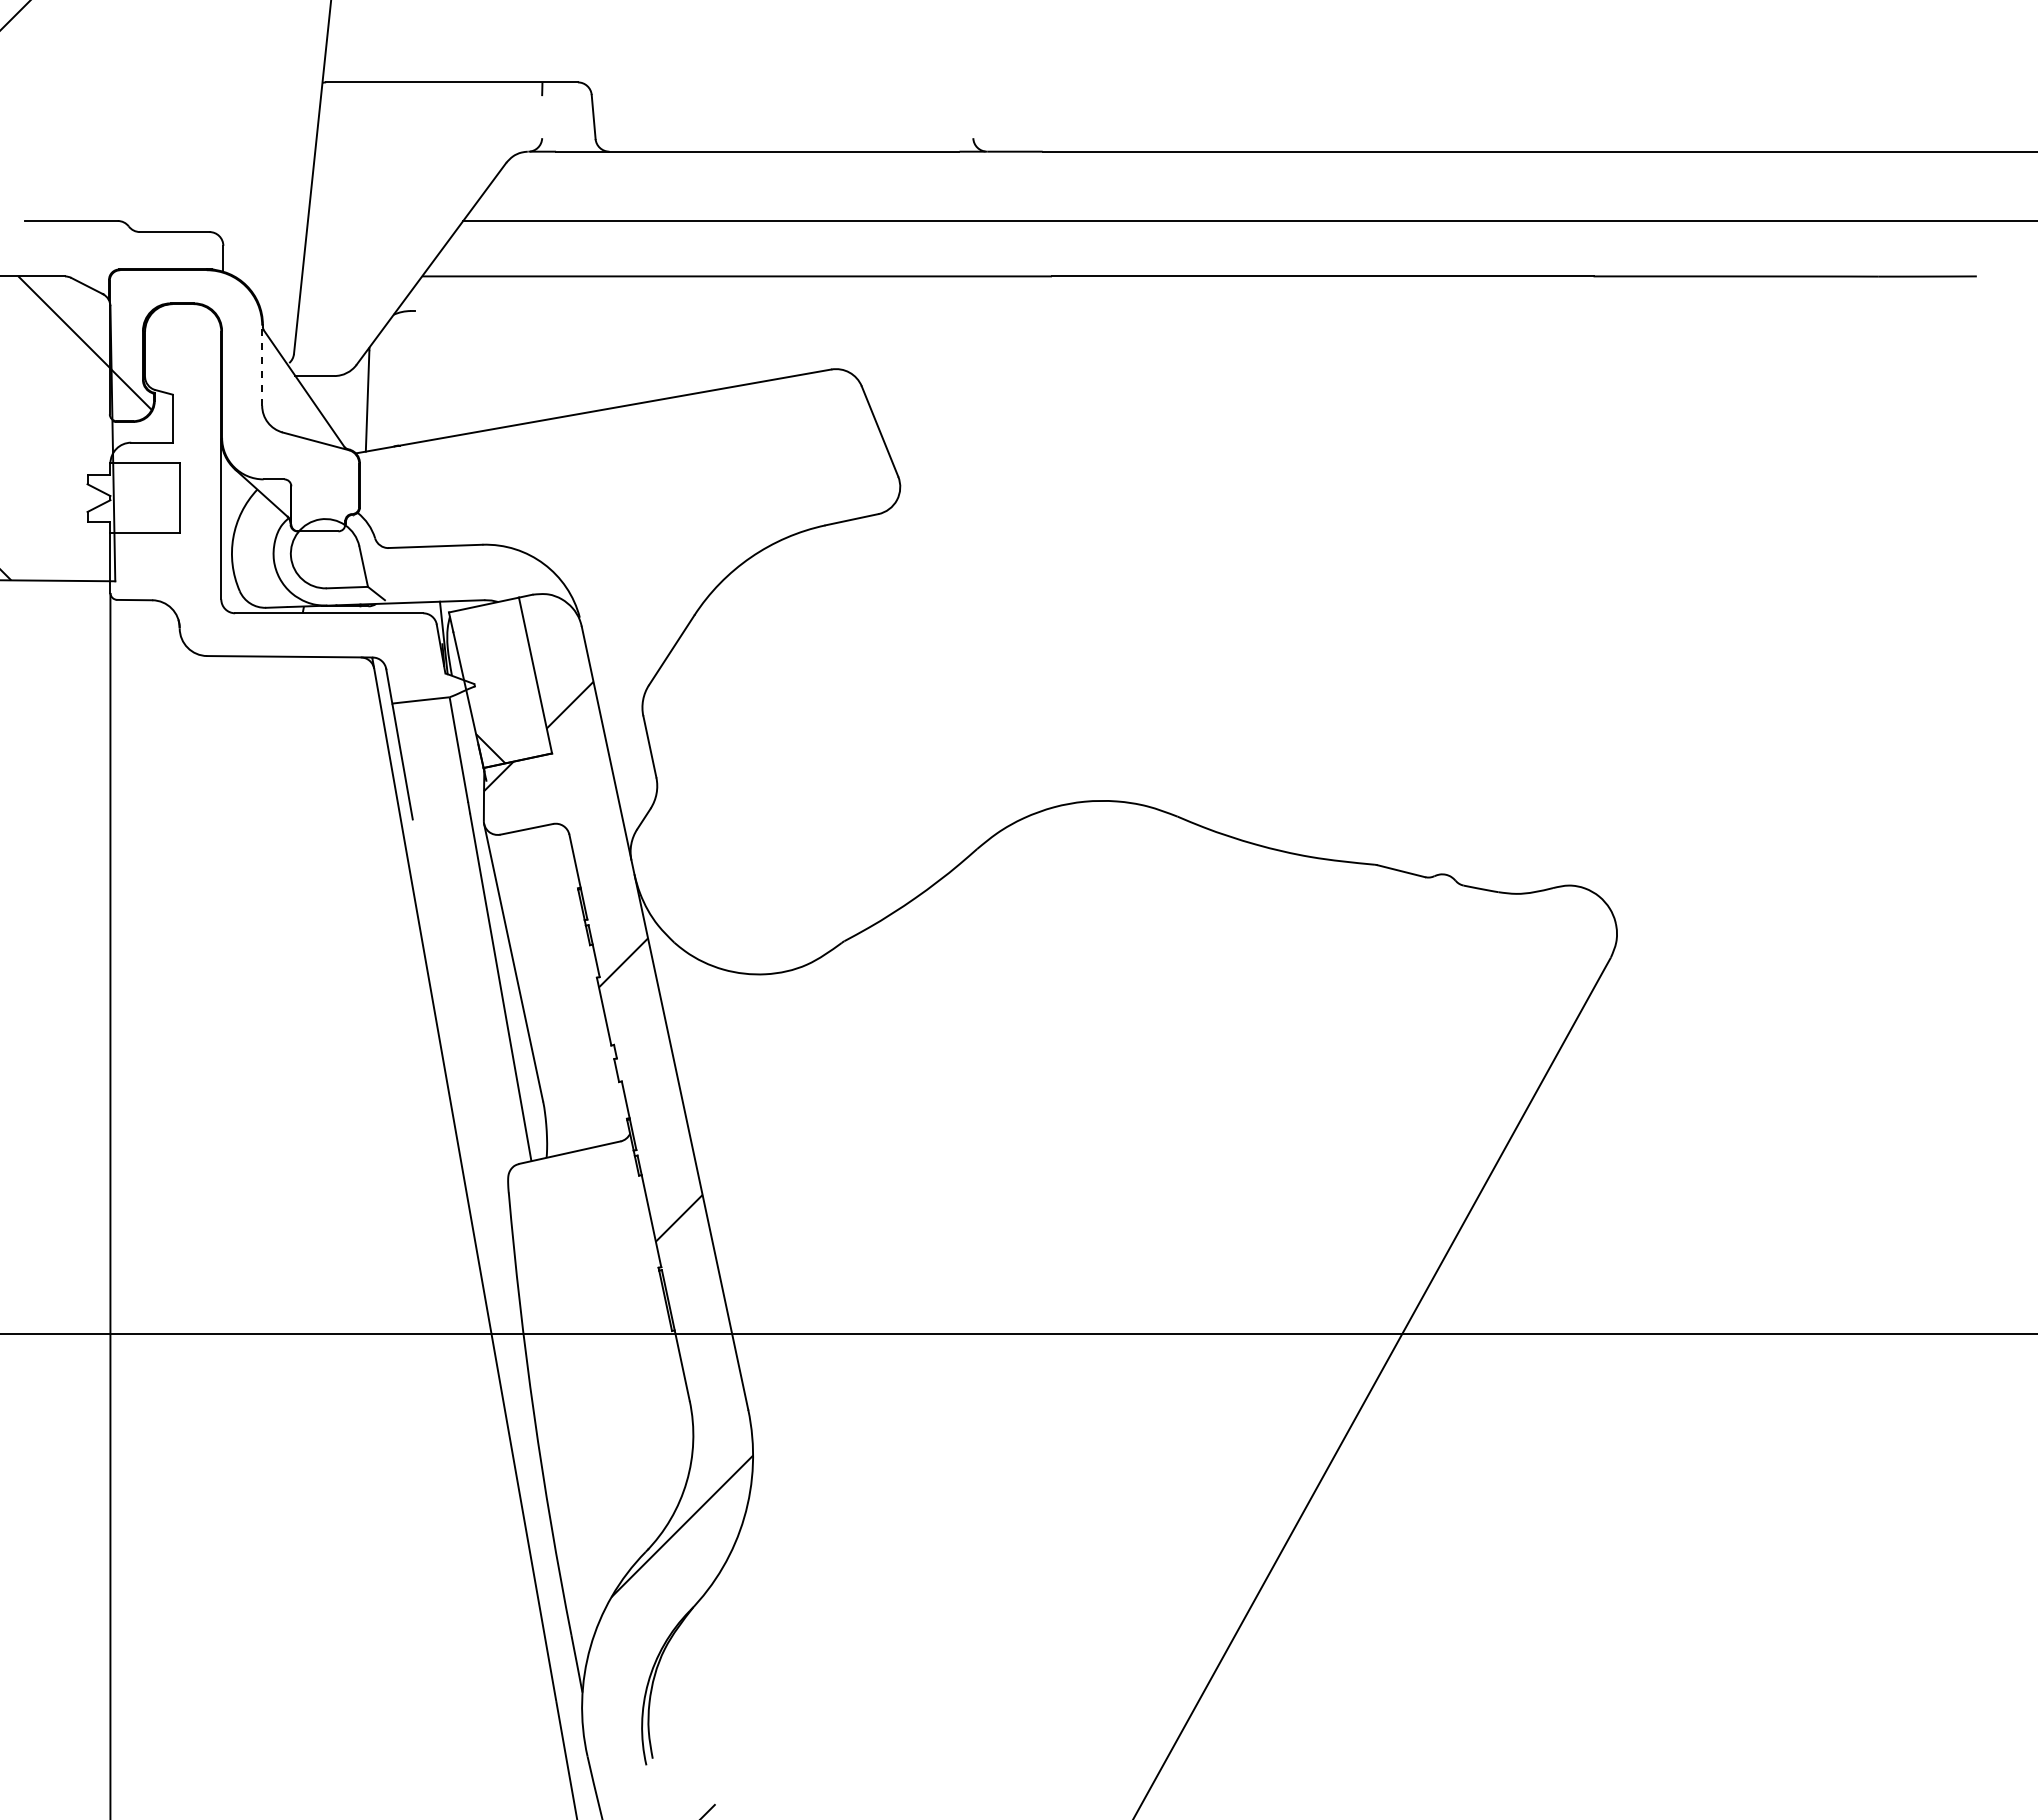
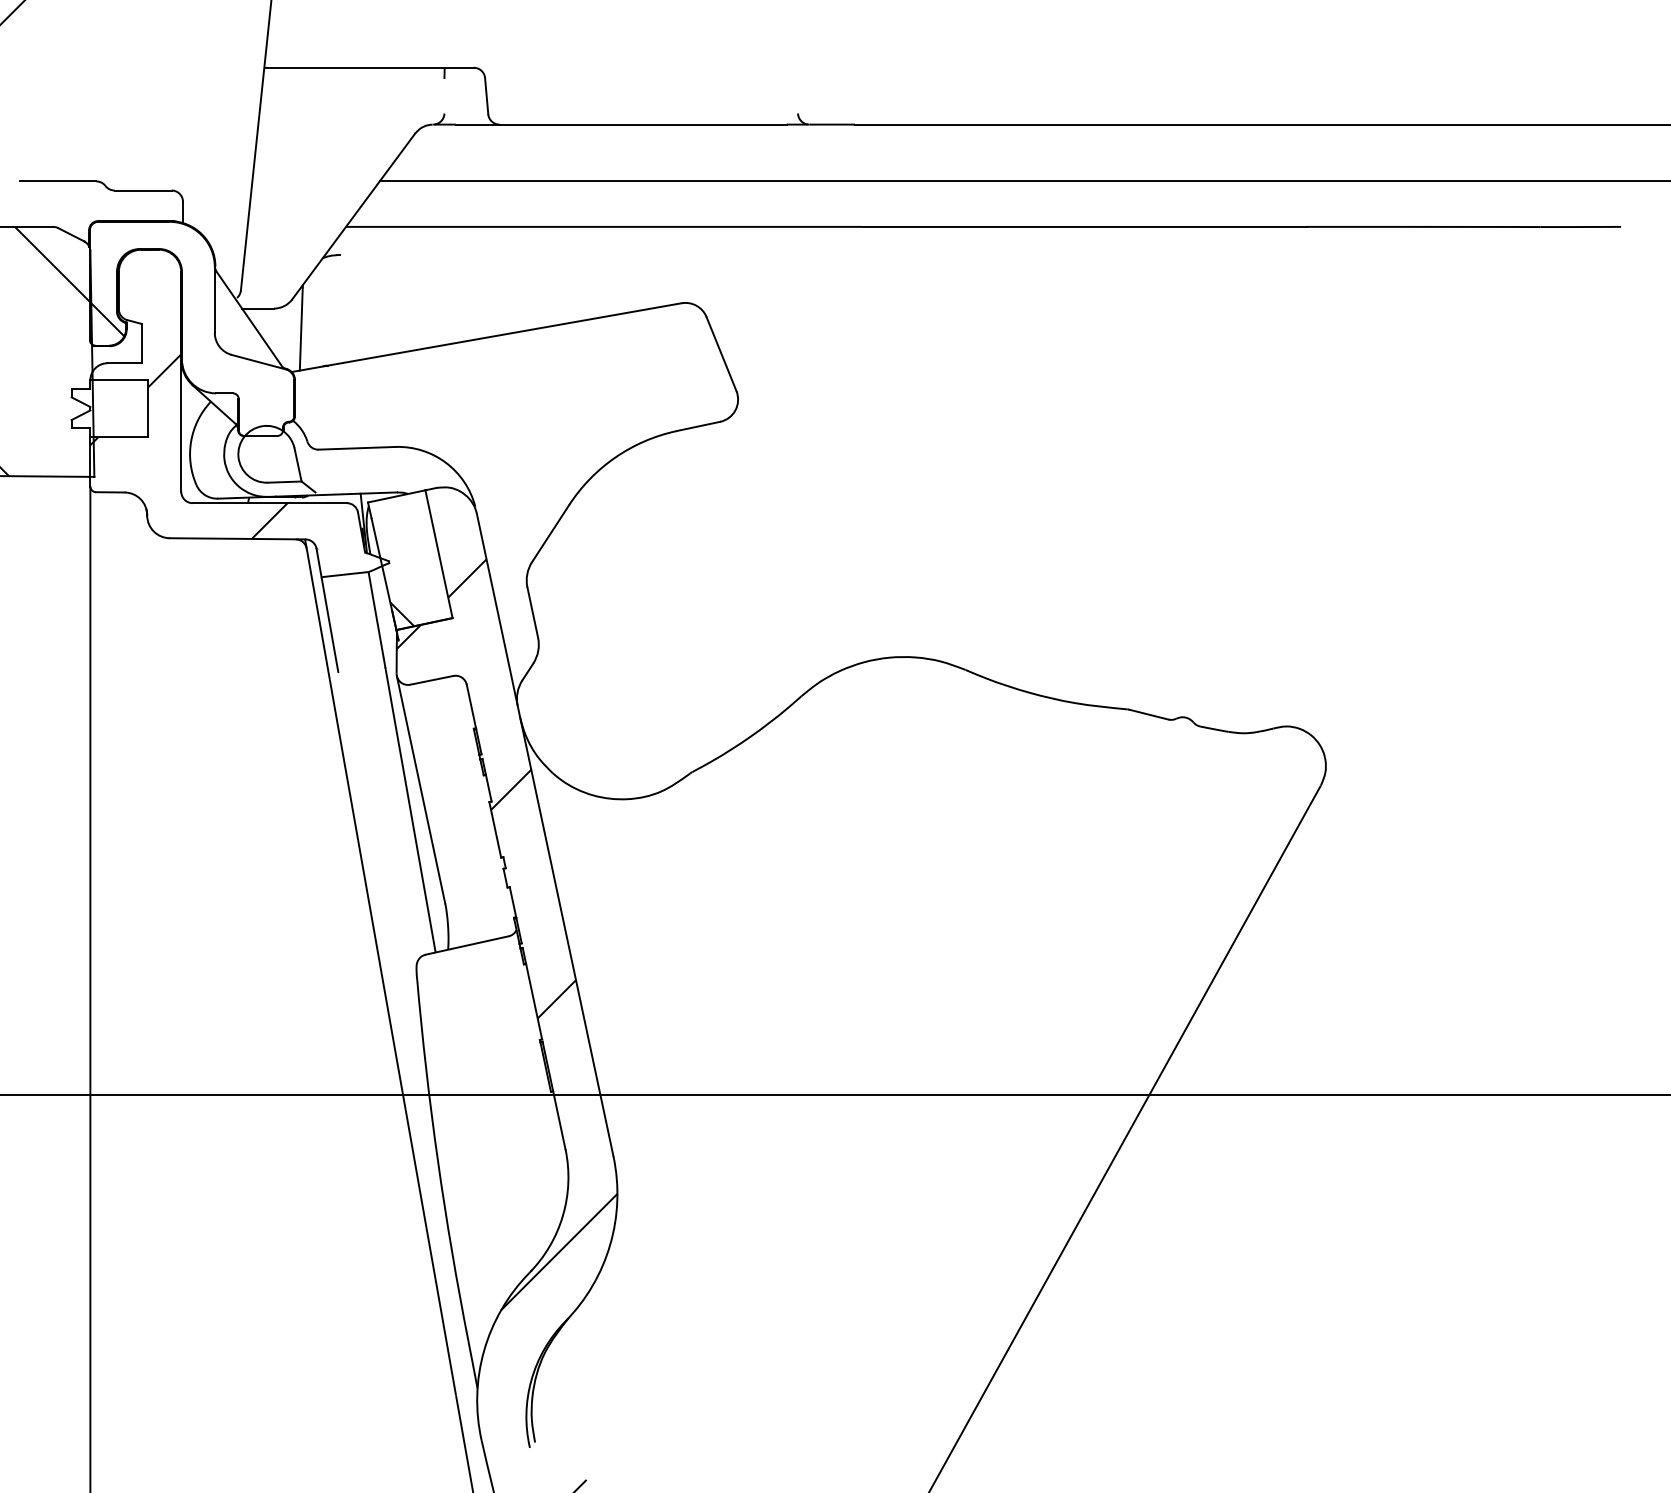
line: (262, 365) -> (215, 299), dashed -> solid
hatch: (230, 543) -> (188, 445), added

